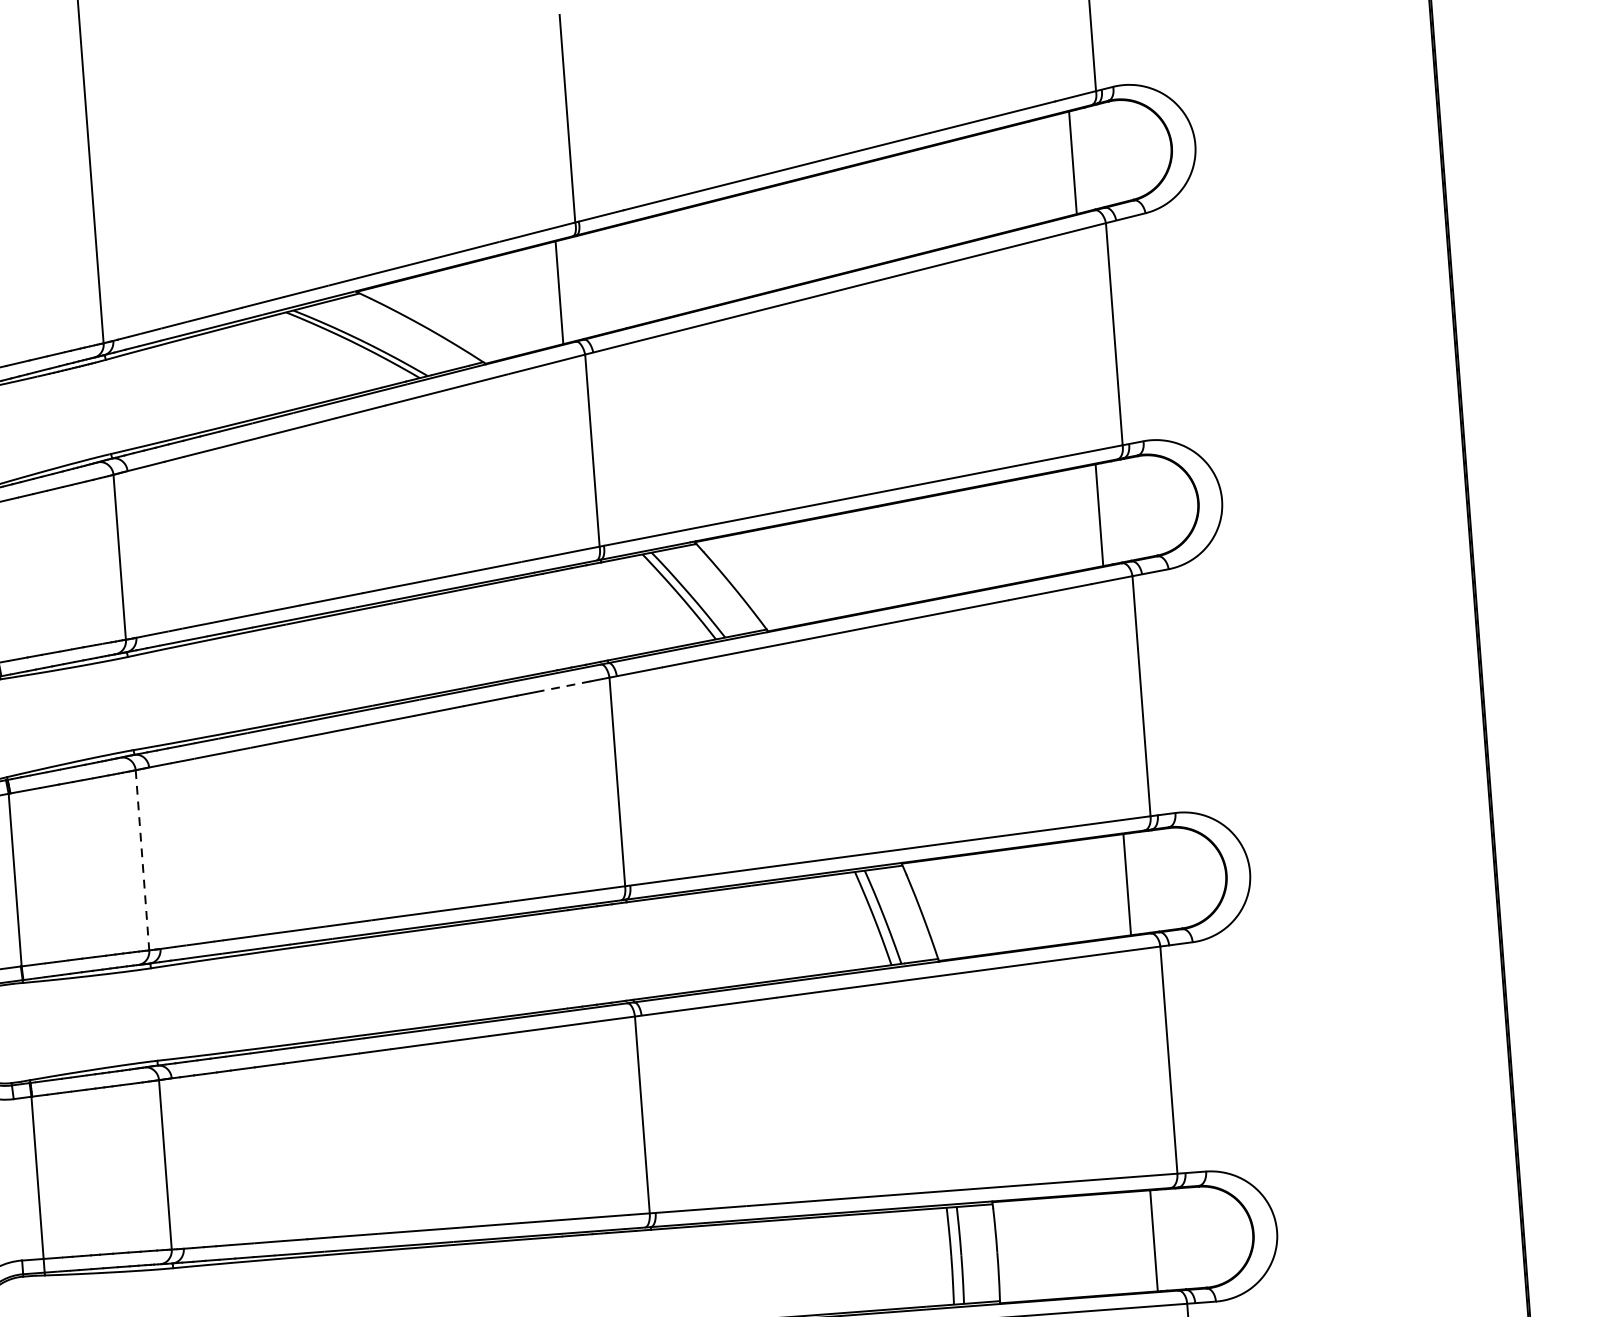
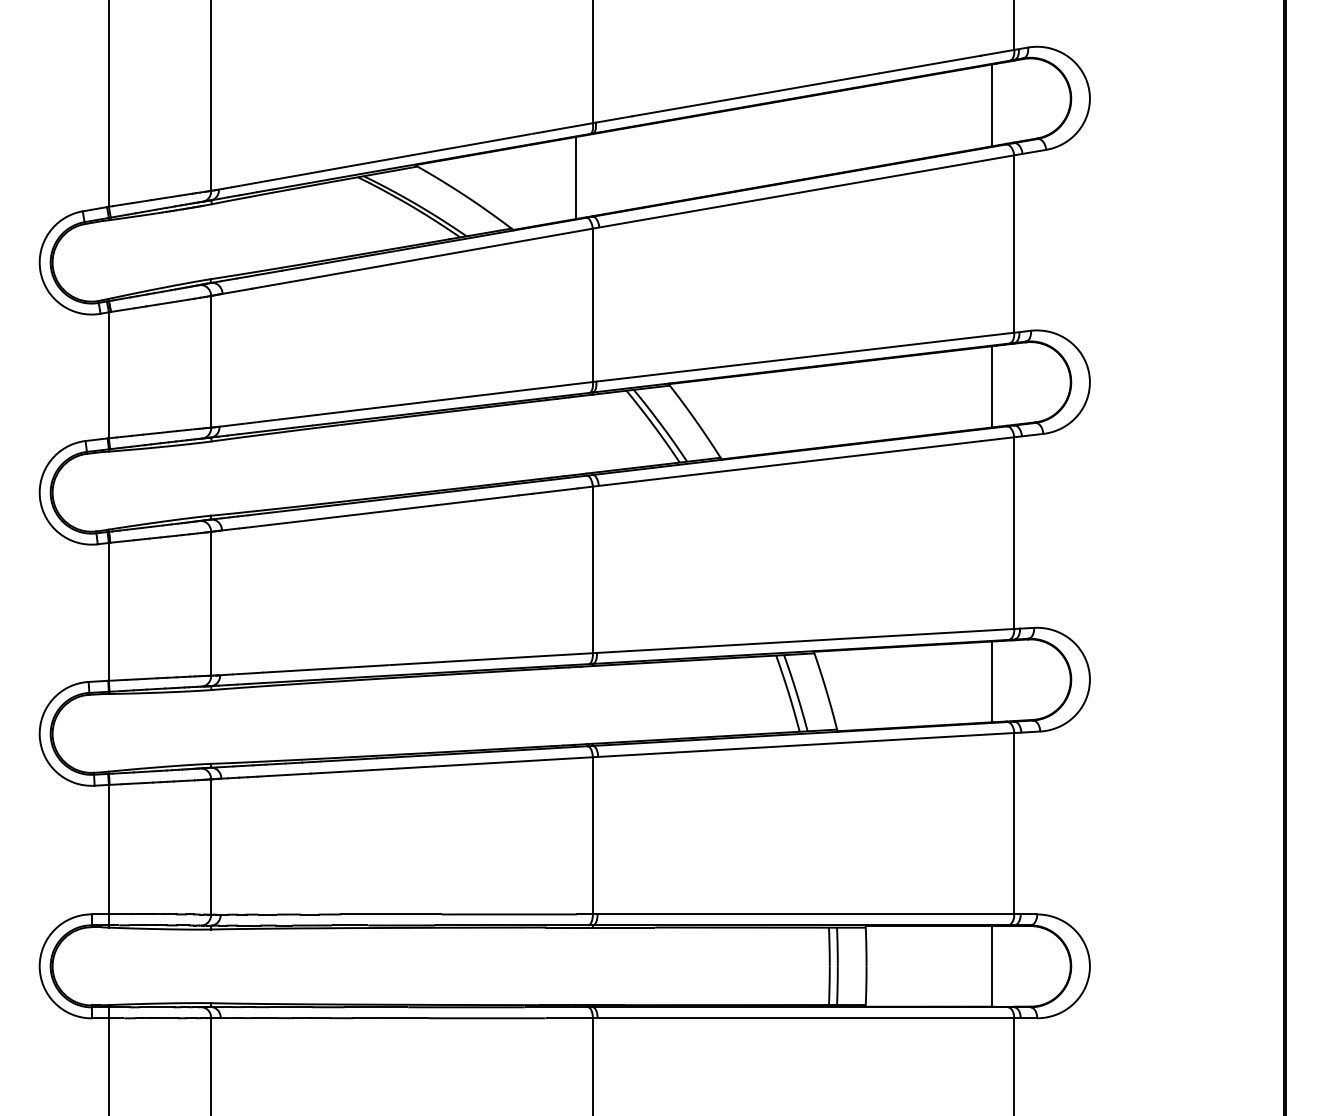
line: (563, 687) -> (555, 491), dashed -> solid
line: (142, 859) -> (211, 603), dashed -> solid

